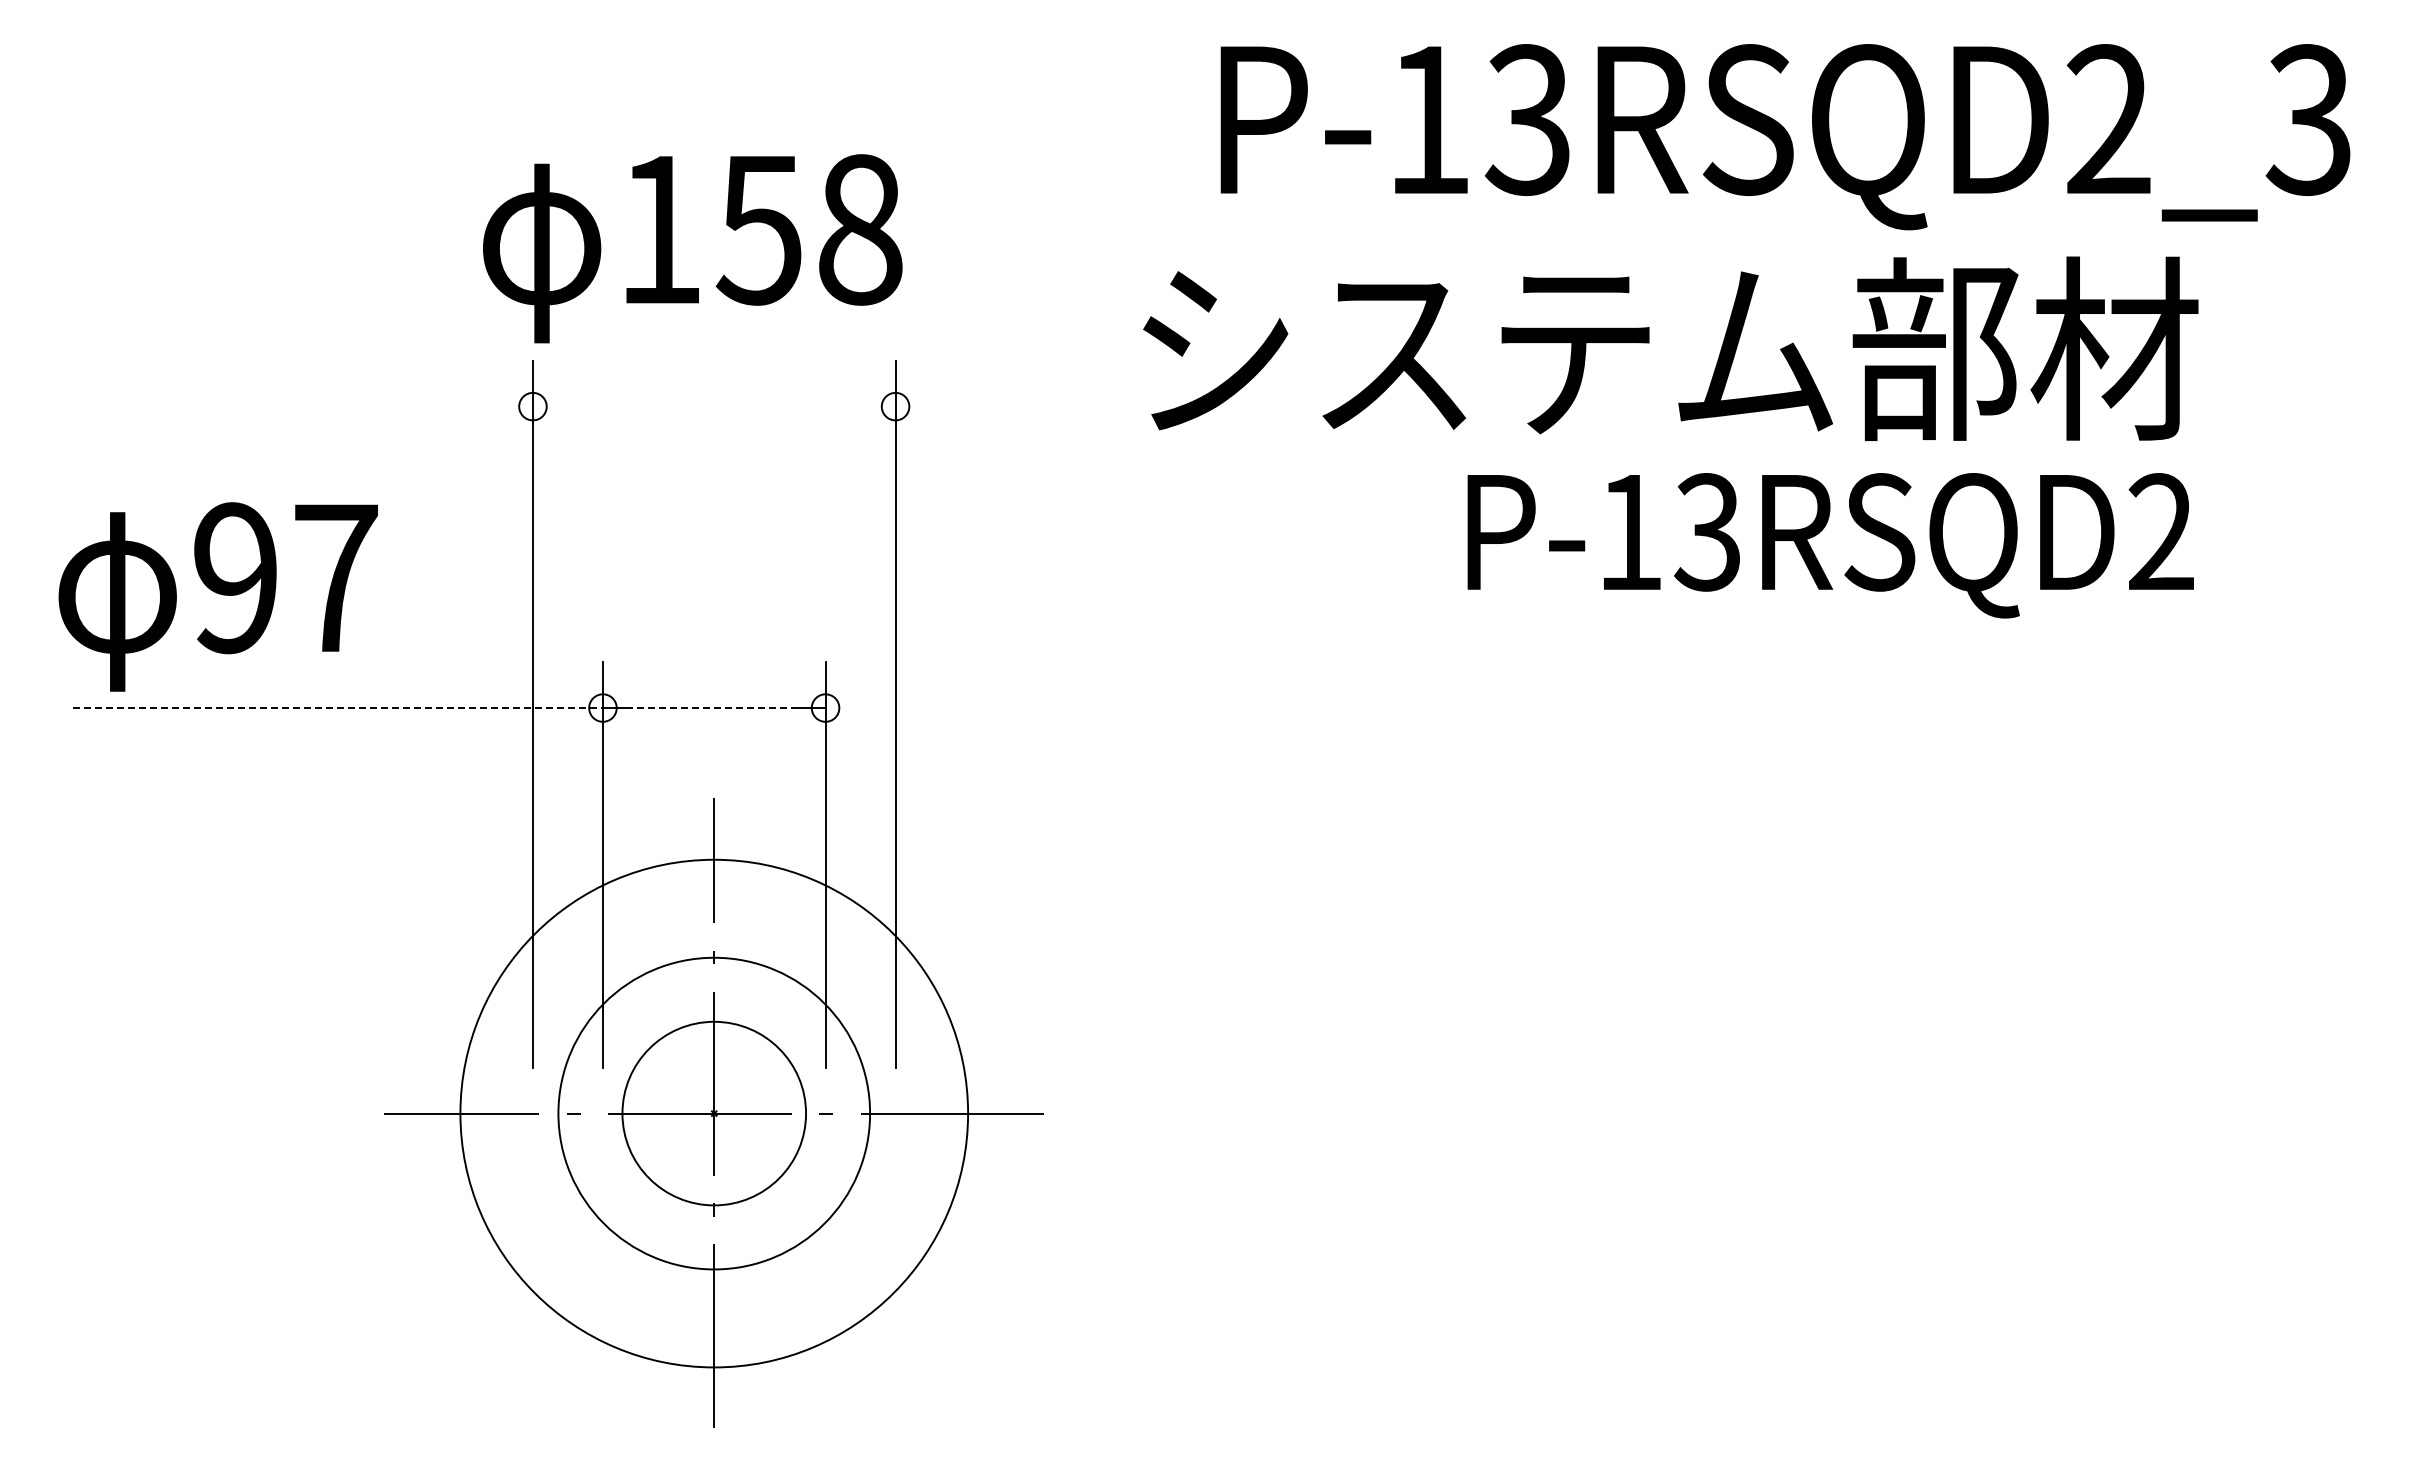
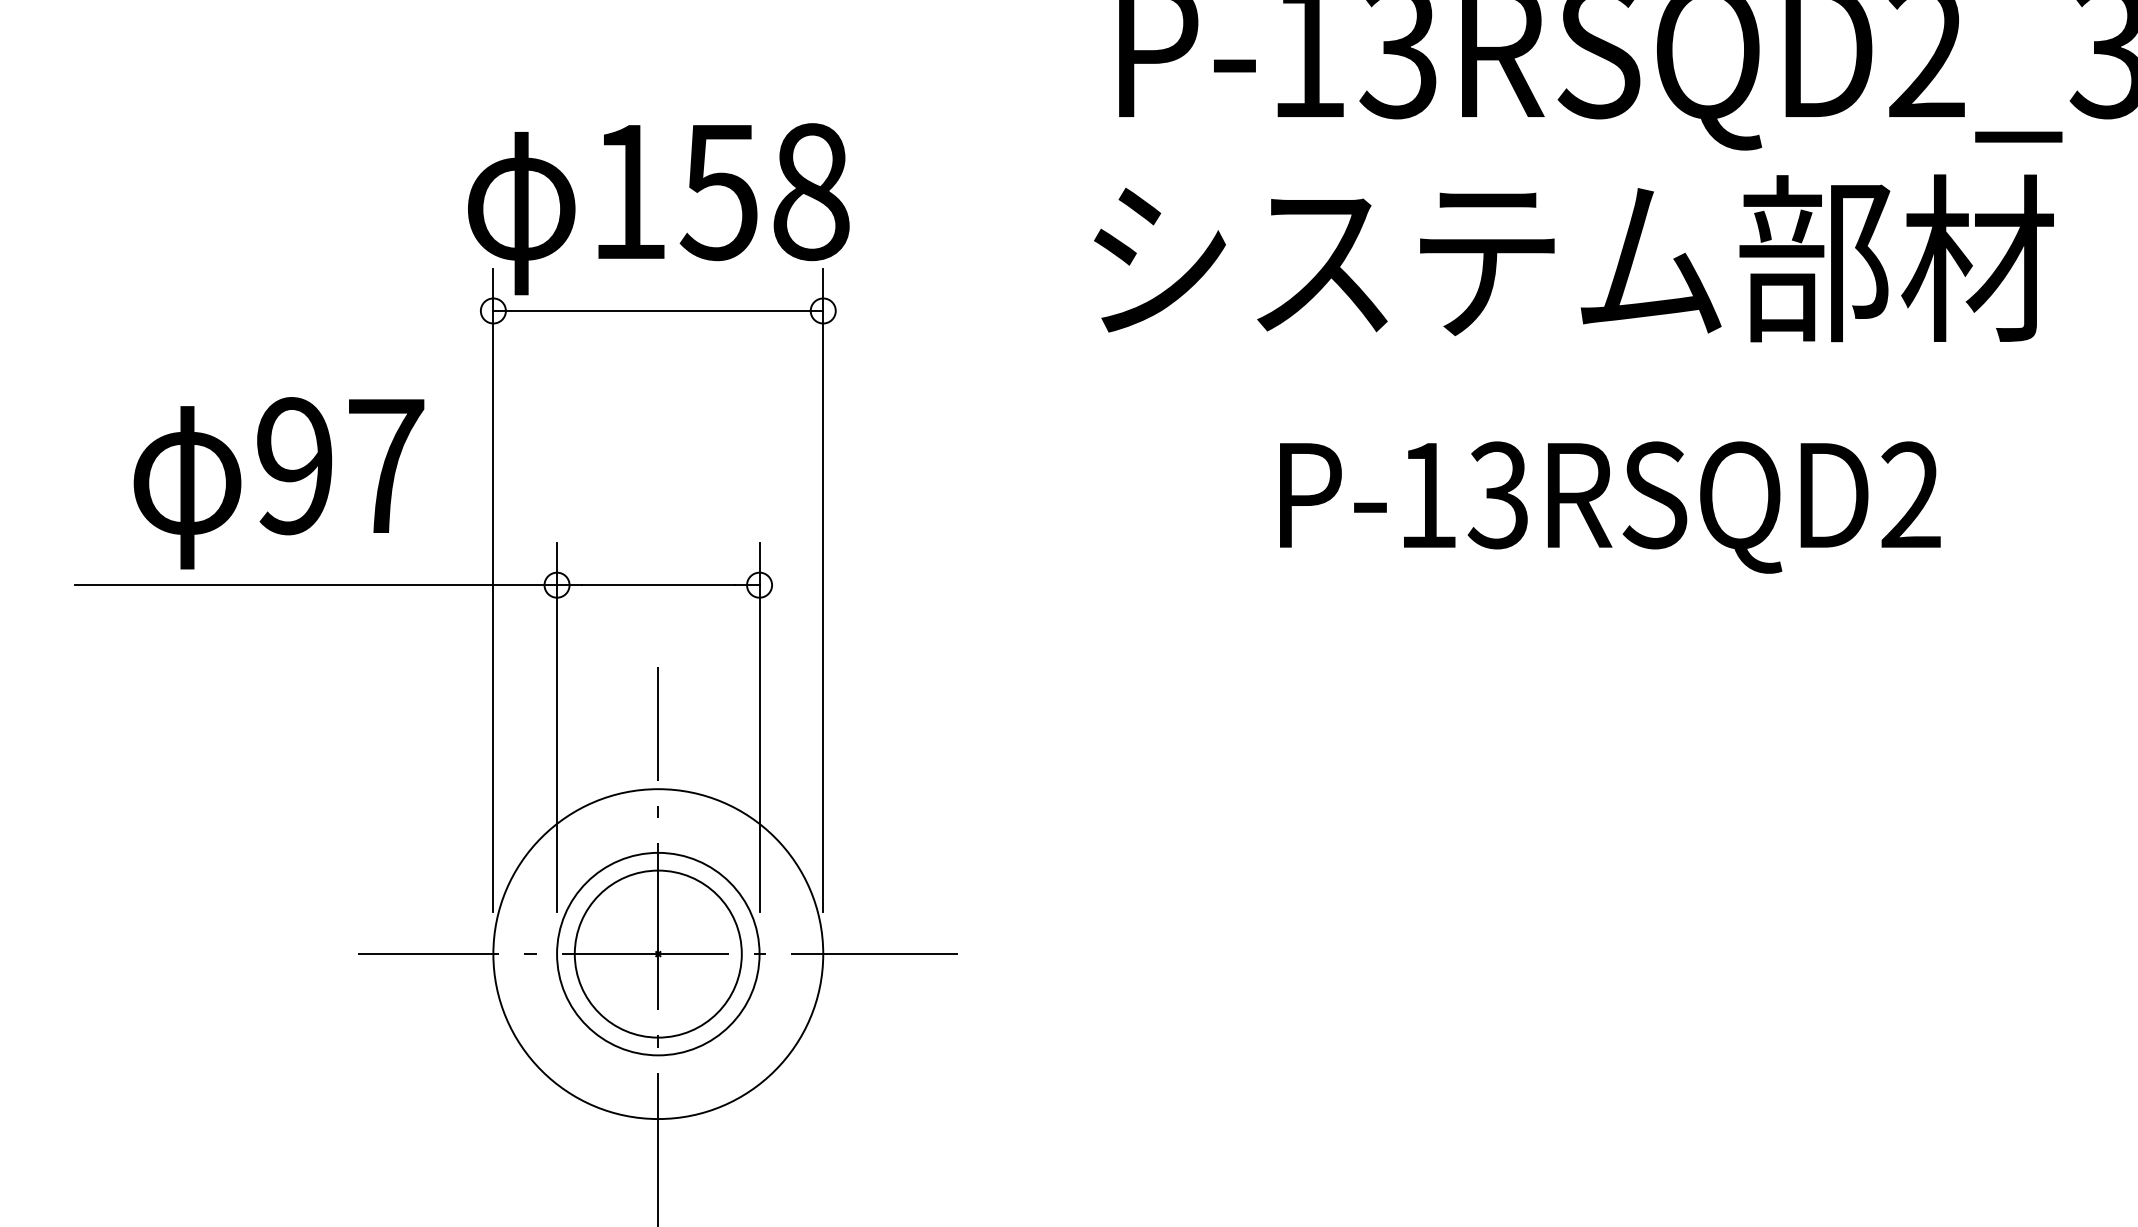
text: (692, 248) -> (658, 208), moved
text: (1670, 348) -> (1573, 258), moved
line: (713, 406) -> (657, 310), added
text: (1830, 545) -> (1610, 507), moved
text: (217, 596) -> (278, 482), moved
line: (338, 708) -> (316, 585), dashed -> solid
line: (714, 708) -> (658, 585), dashed -> solid
circle: (713, 1113) -> (657, 954), size x0.71
circle: (713, 1113) -> (657, 954), size x0.71

